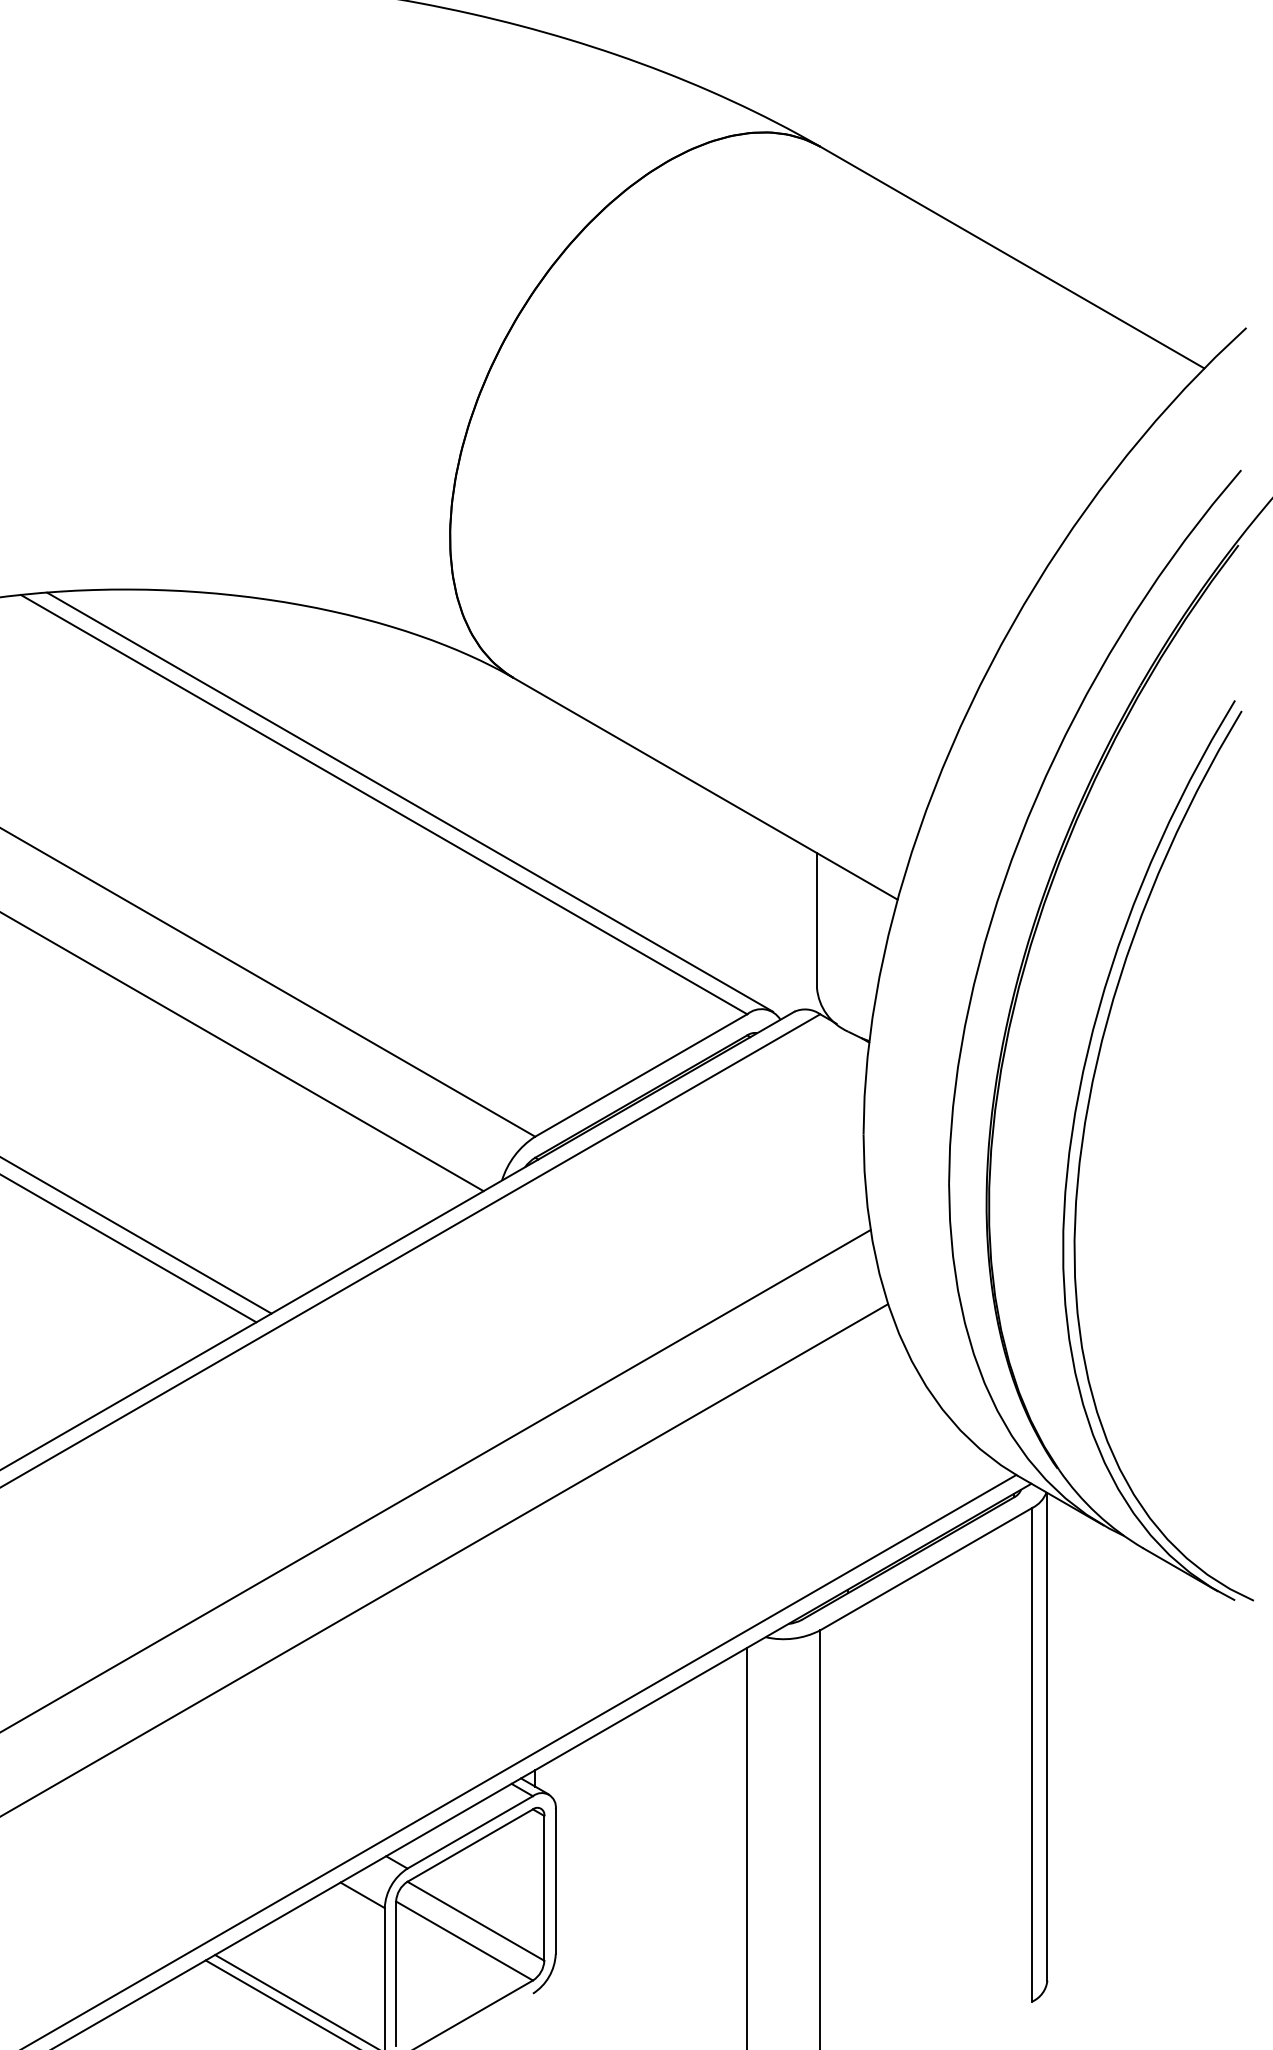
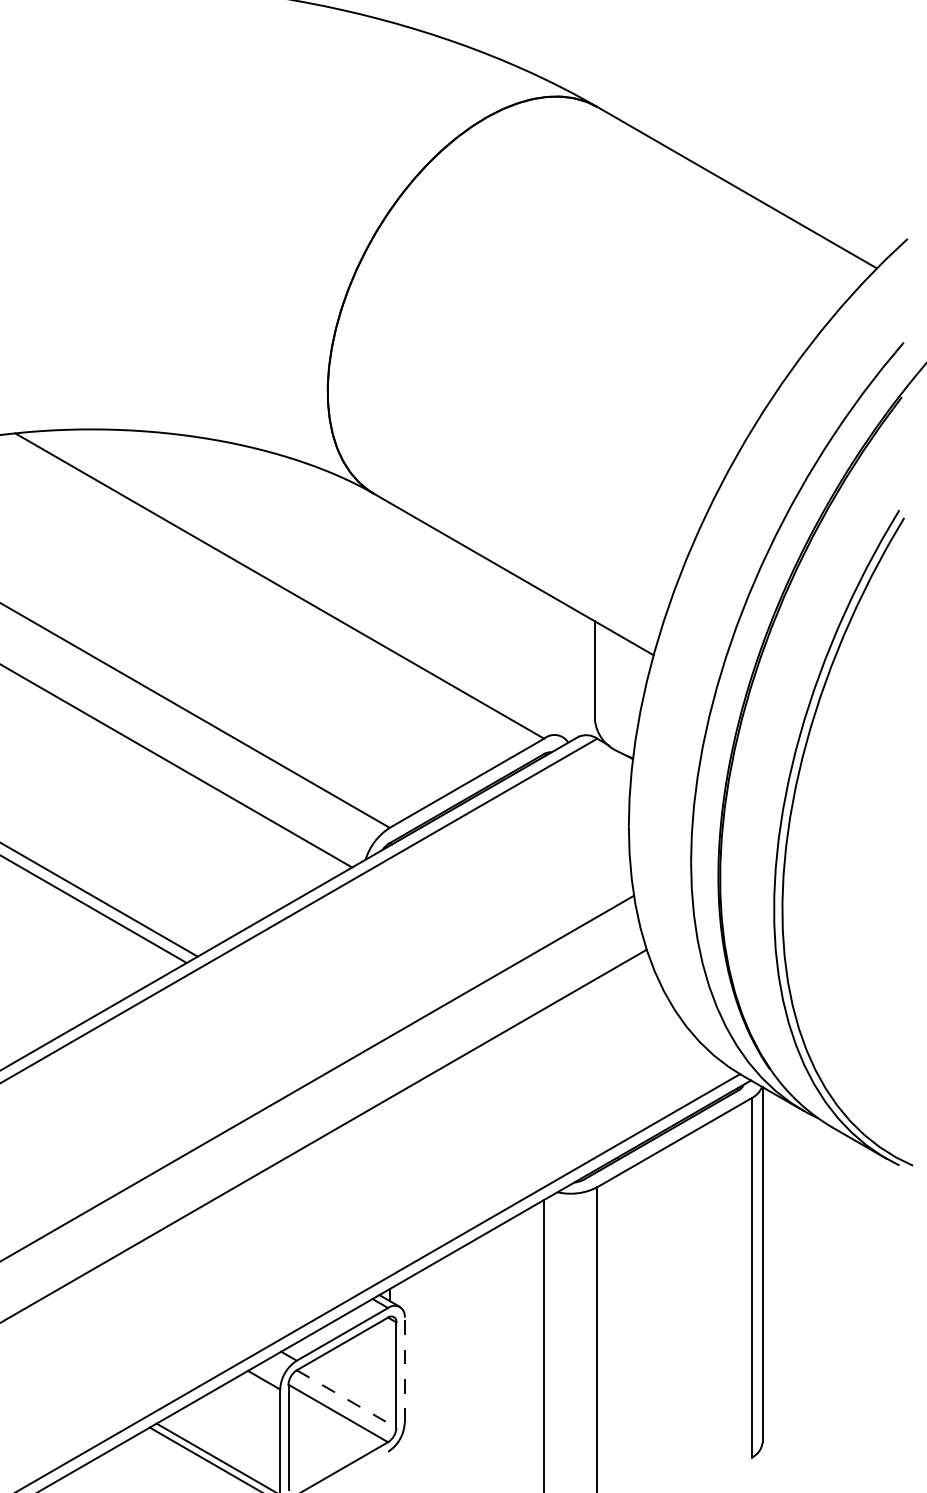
line: (409, 801) -> (298, 583), removed
line: (555, 1882) -> (404, 1370), solid -> dashed
line: (475, 1921) -> (346, 1399), solid -> dashed

